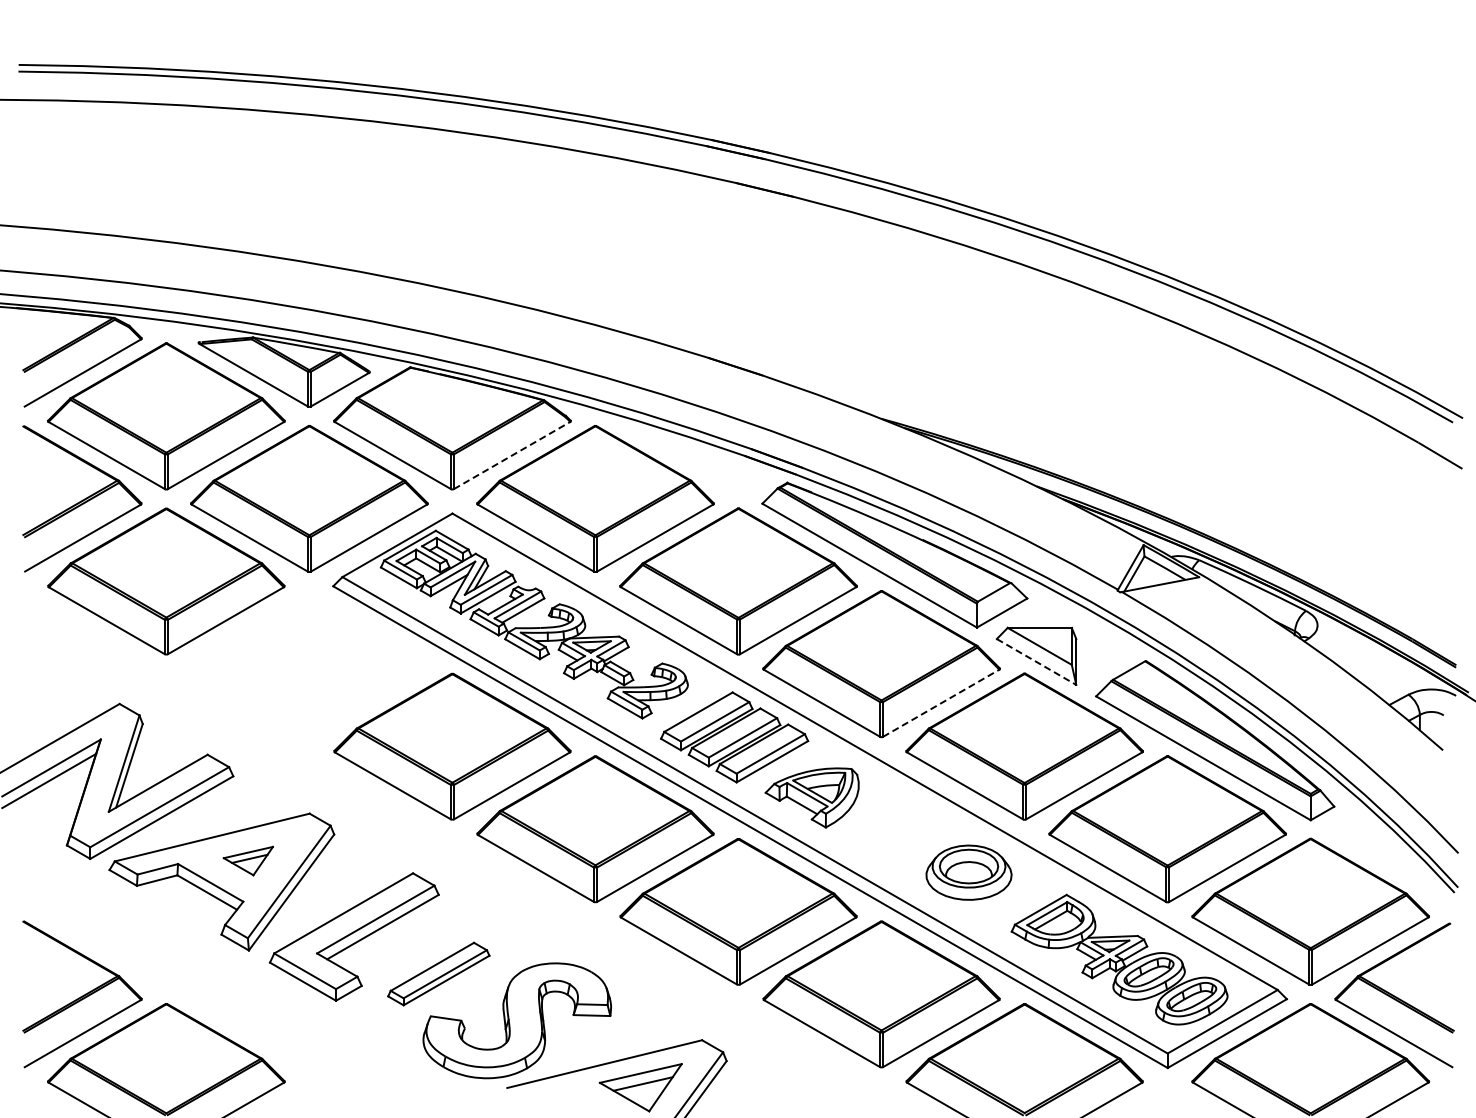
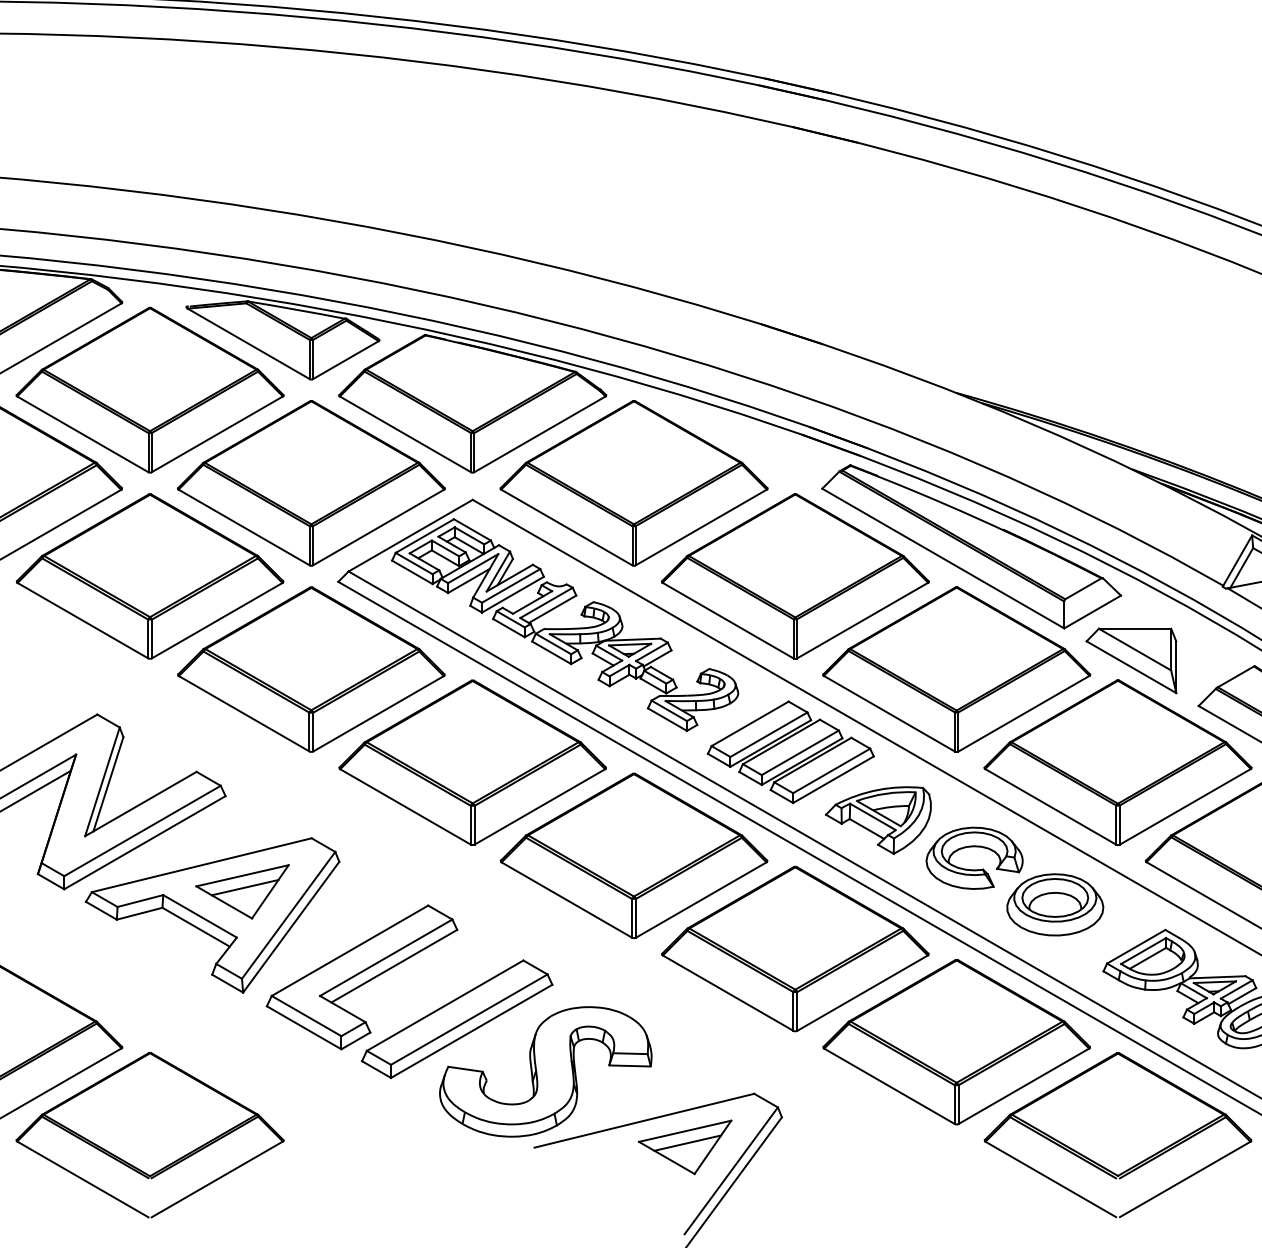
line: (512, 455) -> (540, 434), dashed -> solid
line: (1036, 661) -> (1131, 666), dashed -> solid
part: (309, 663) -> (311, 668), added
line: (941, 703) -> (1024, 714), dashed -> solid
part: (897, 821) -> (974, 847), added
part: (248, 860) -> (242, 891), size x1.67
part: (438, 973) -> (456, 1018), size x1.67

